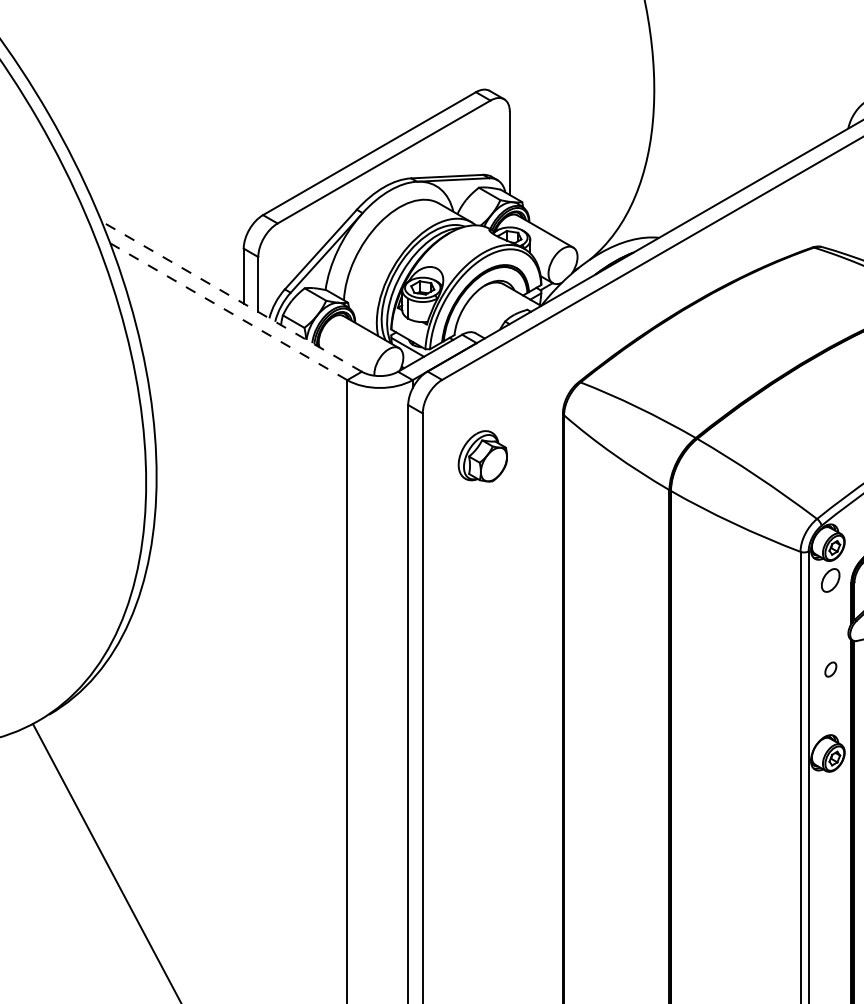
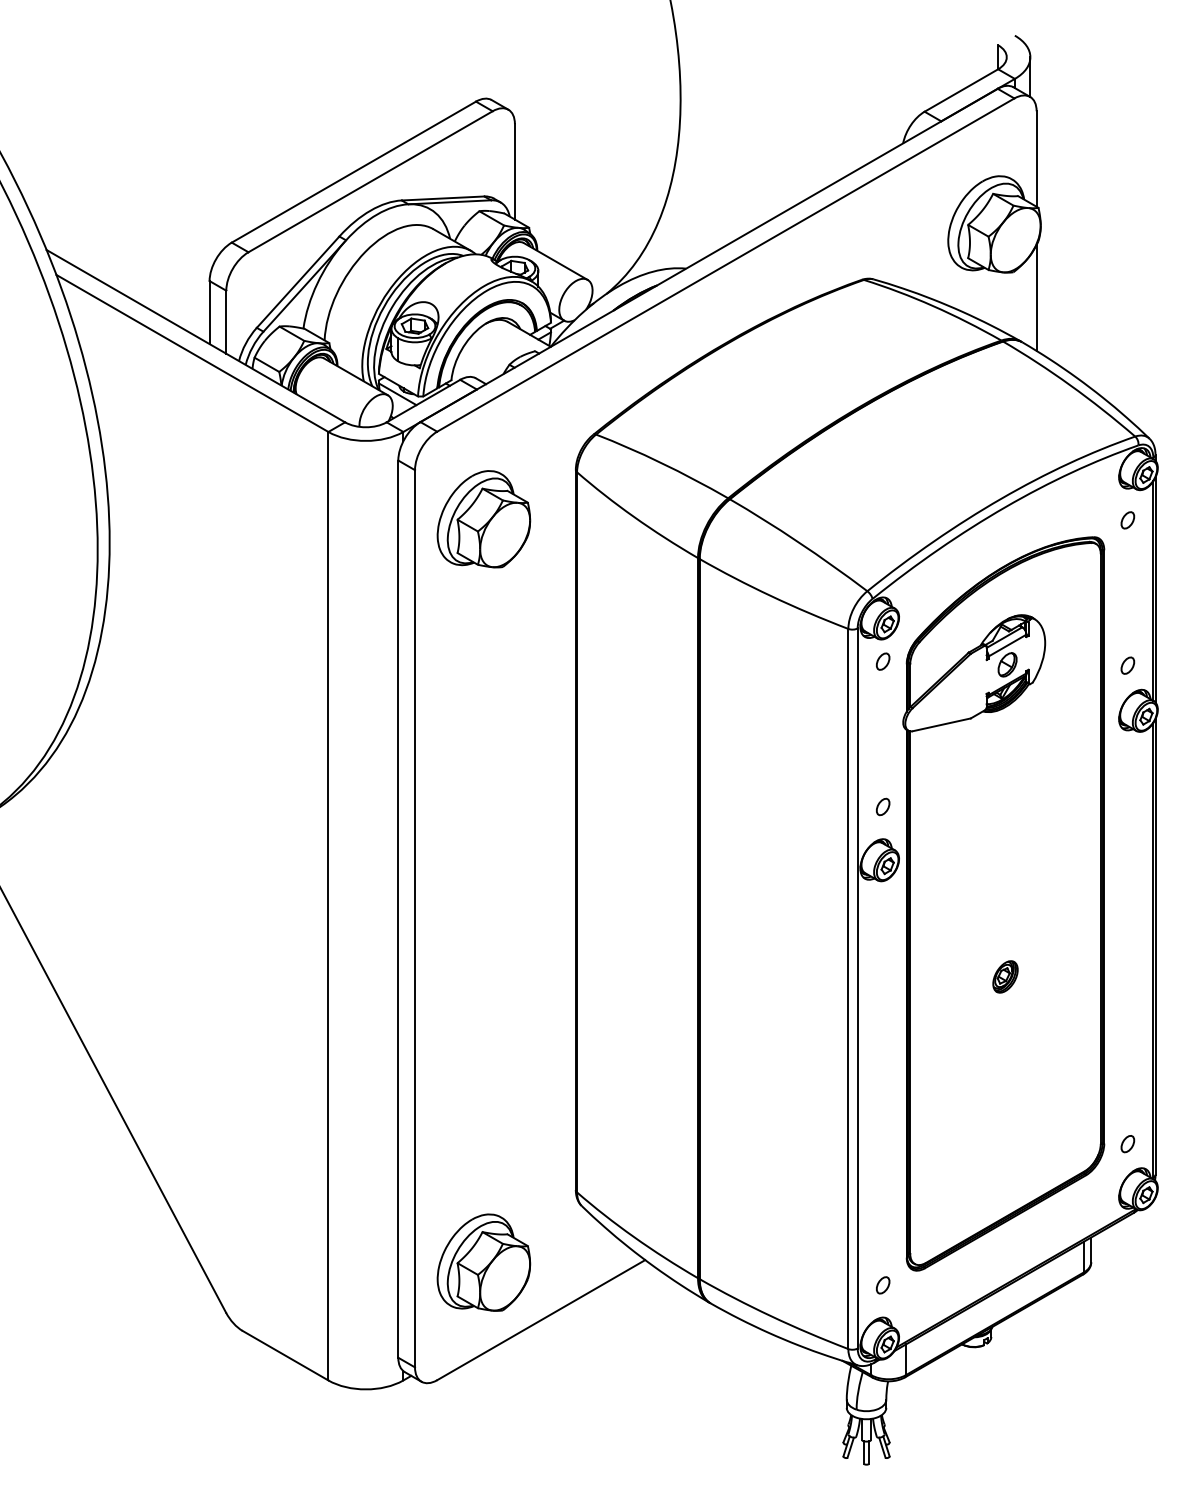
line: (231, 296) -> (195, 335), dashed -> solid
line: (228, 311) -> (192, 353), dashed -> solid
part: (482, 456) -> (483, 519), size x1.67
part: (831, 580) -> (883, 661), size x0.62
part: (831, 669) -> (883, 806), moved

